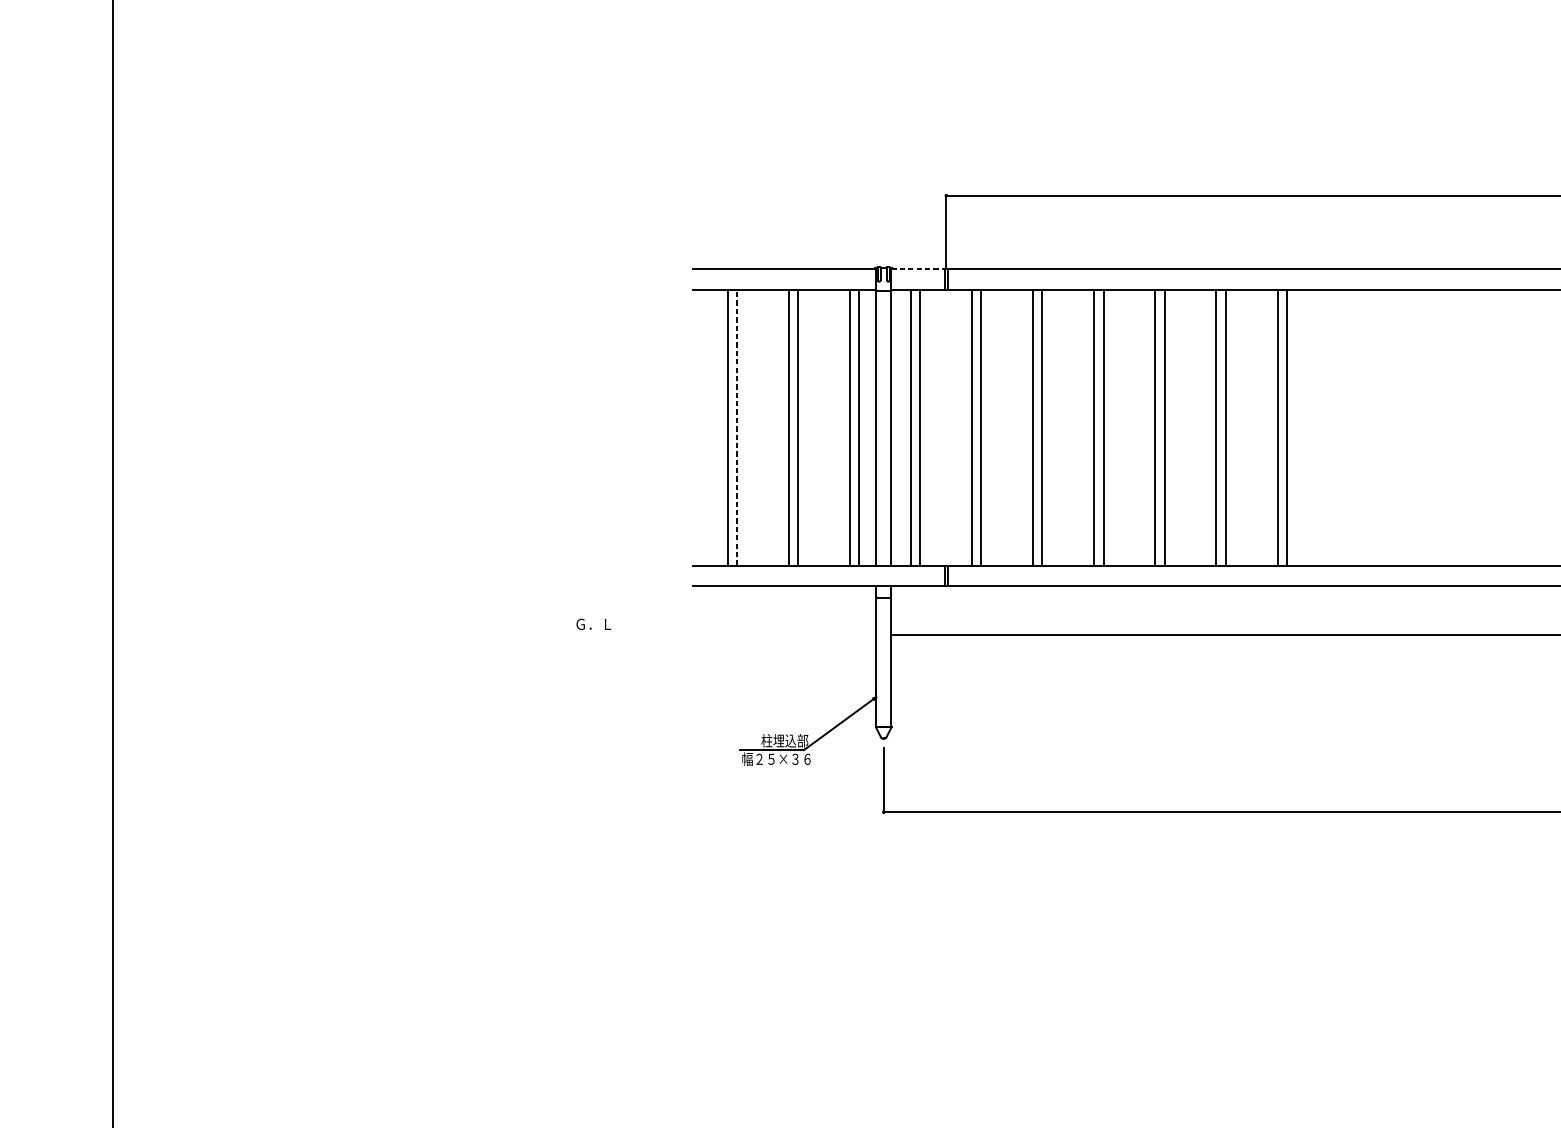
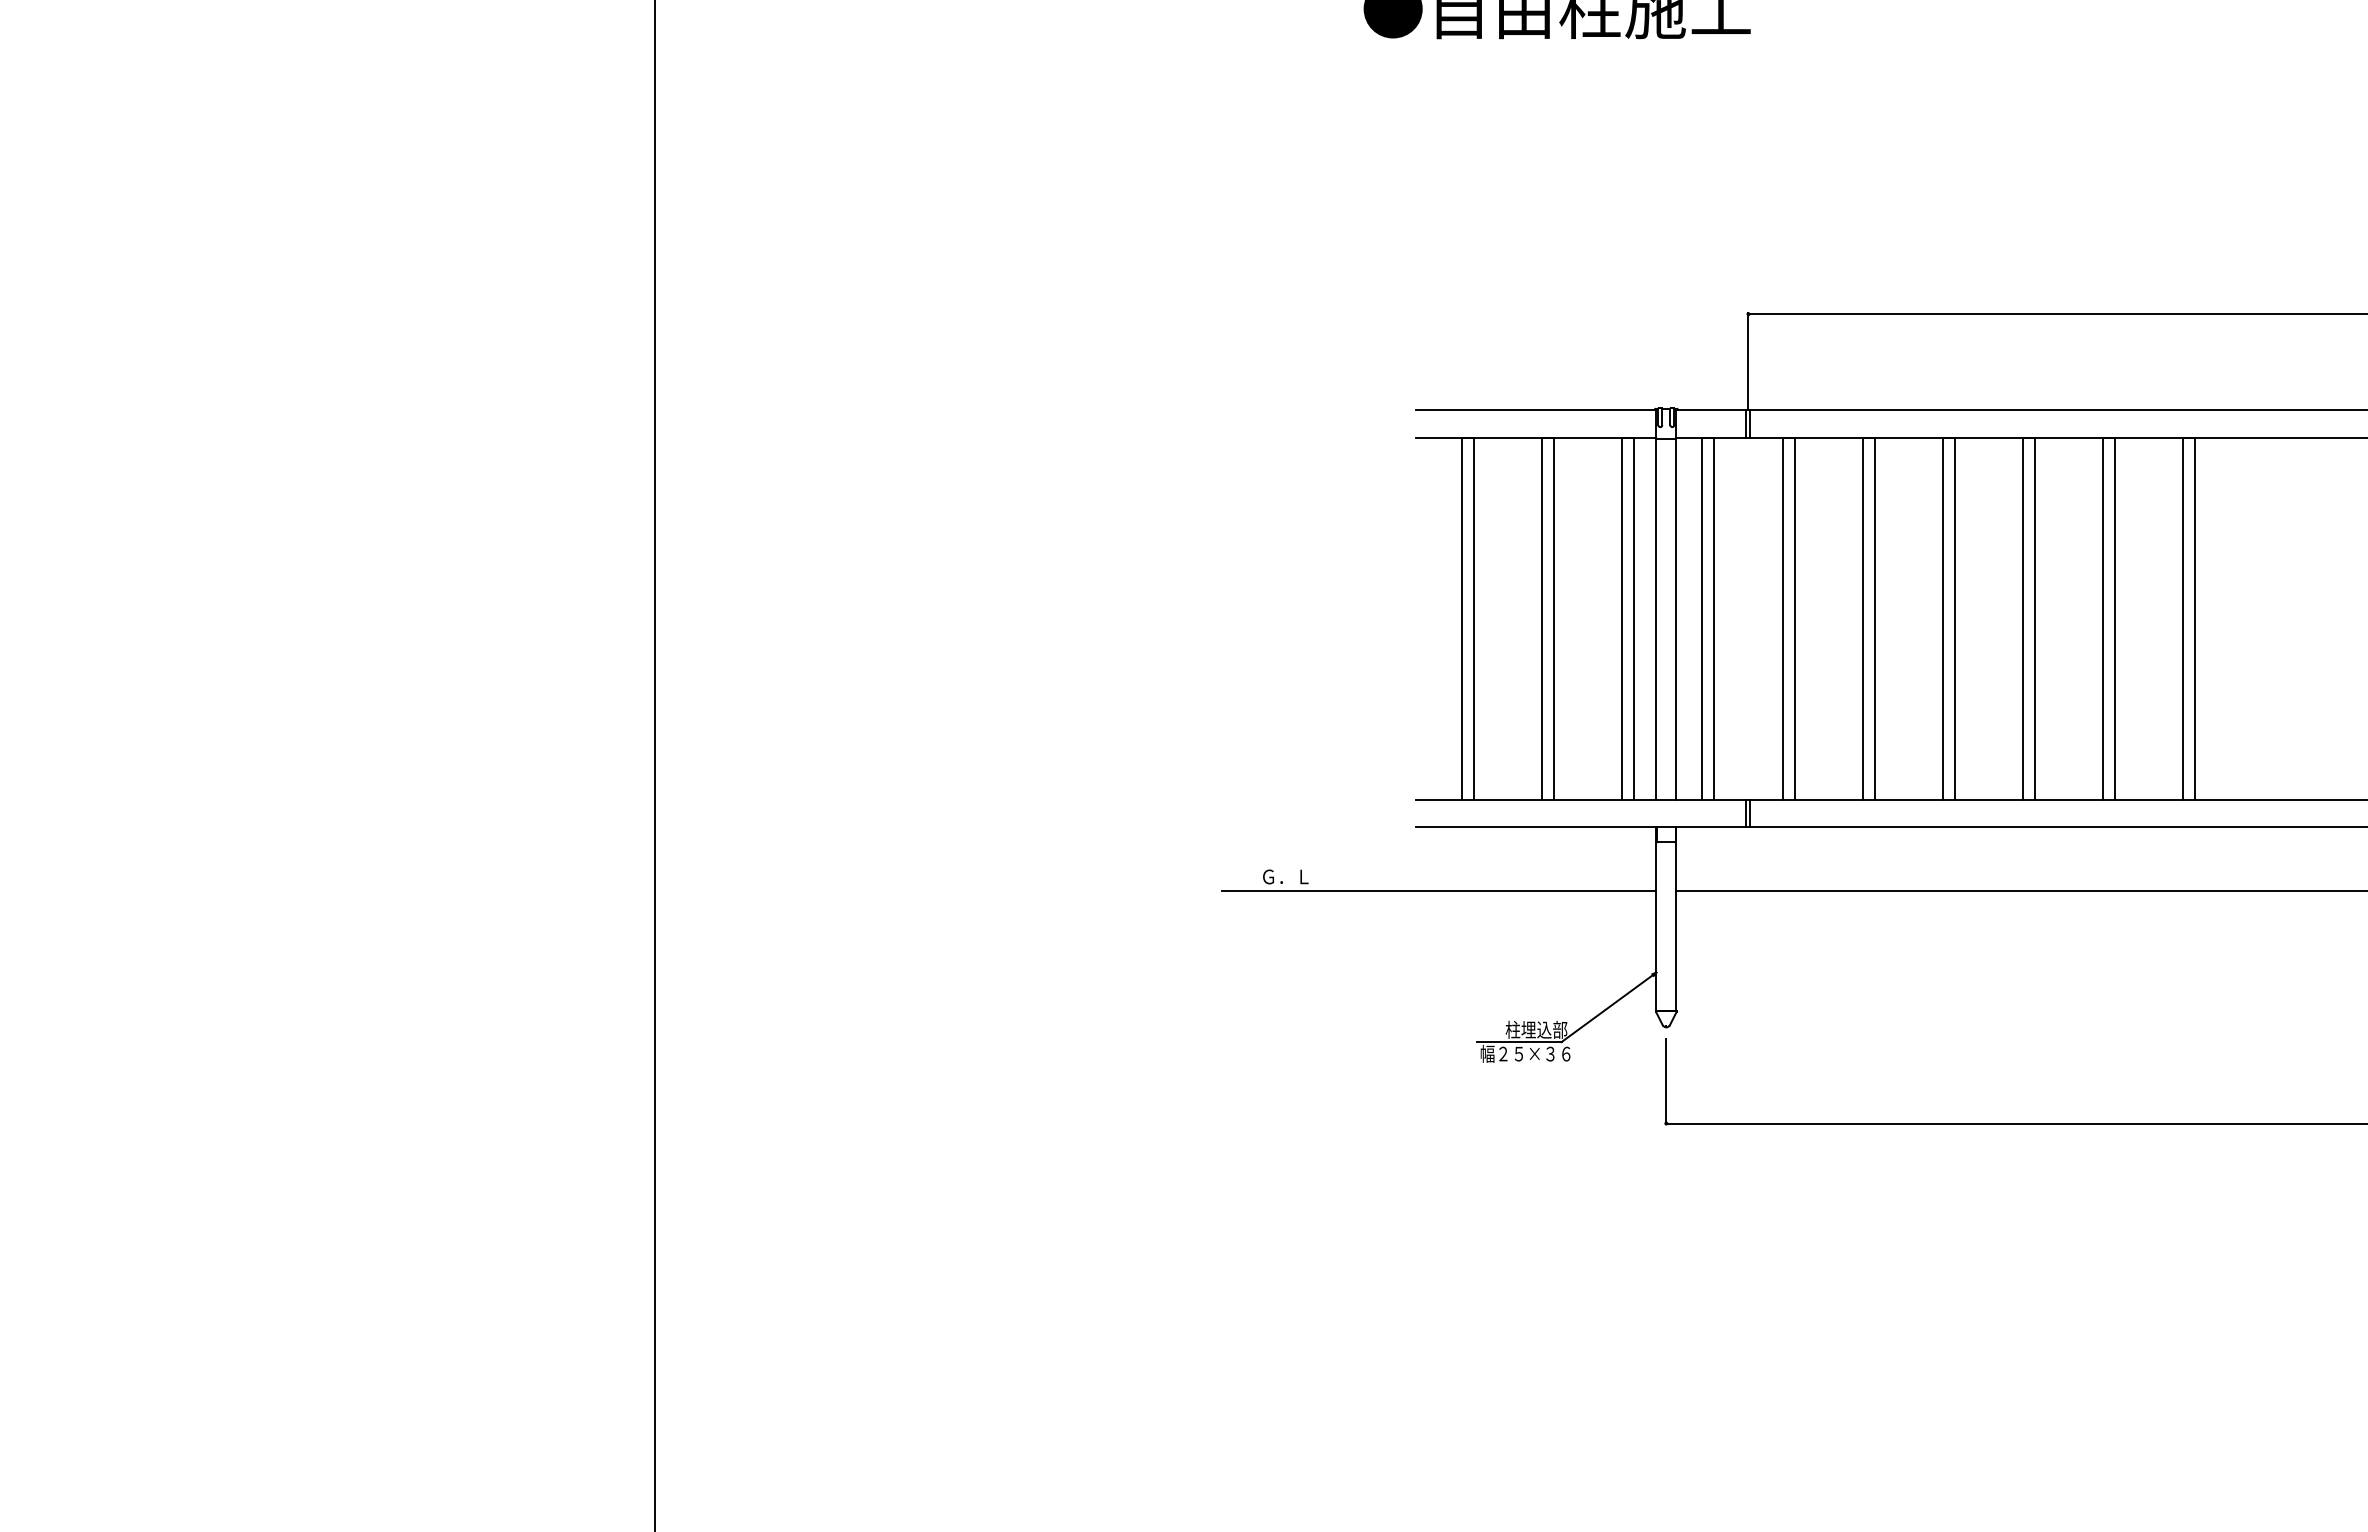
line: (918, 269) -> (1711, 410), dashed -> solid
line: (737, 427) -> (1474, 618), dashed -> solid
line: (710, 635) -> (1438, 891), added

